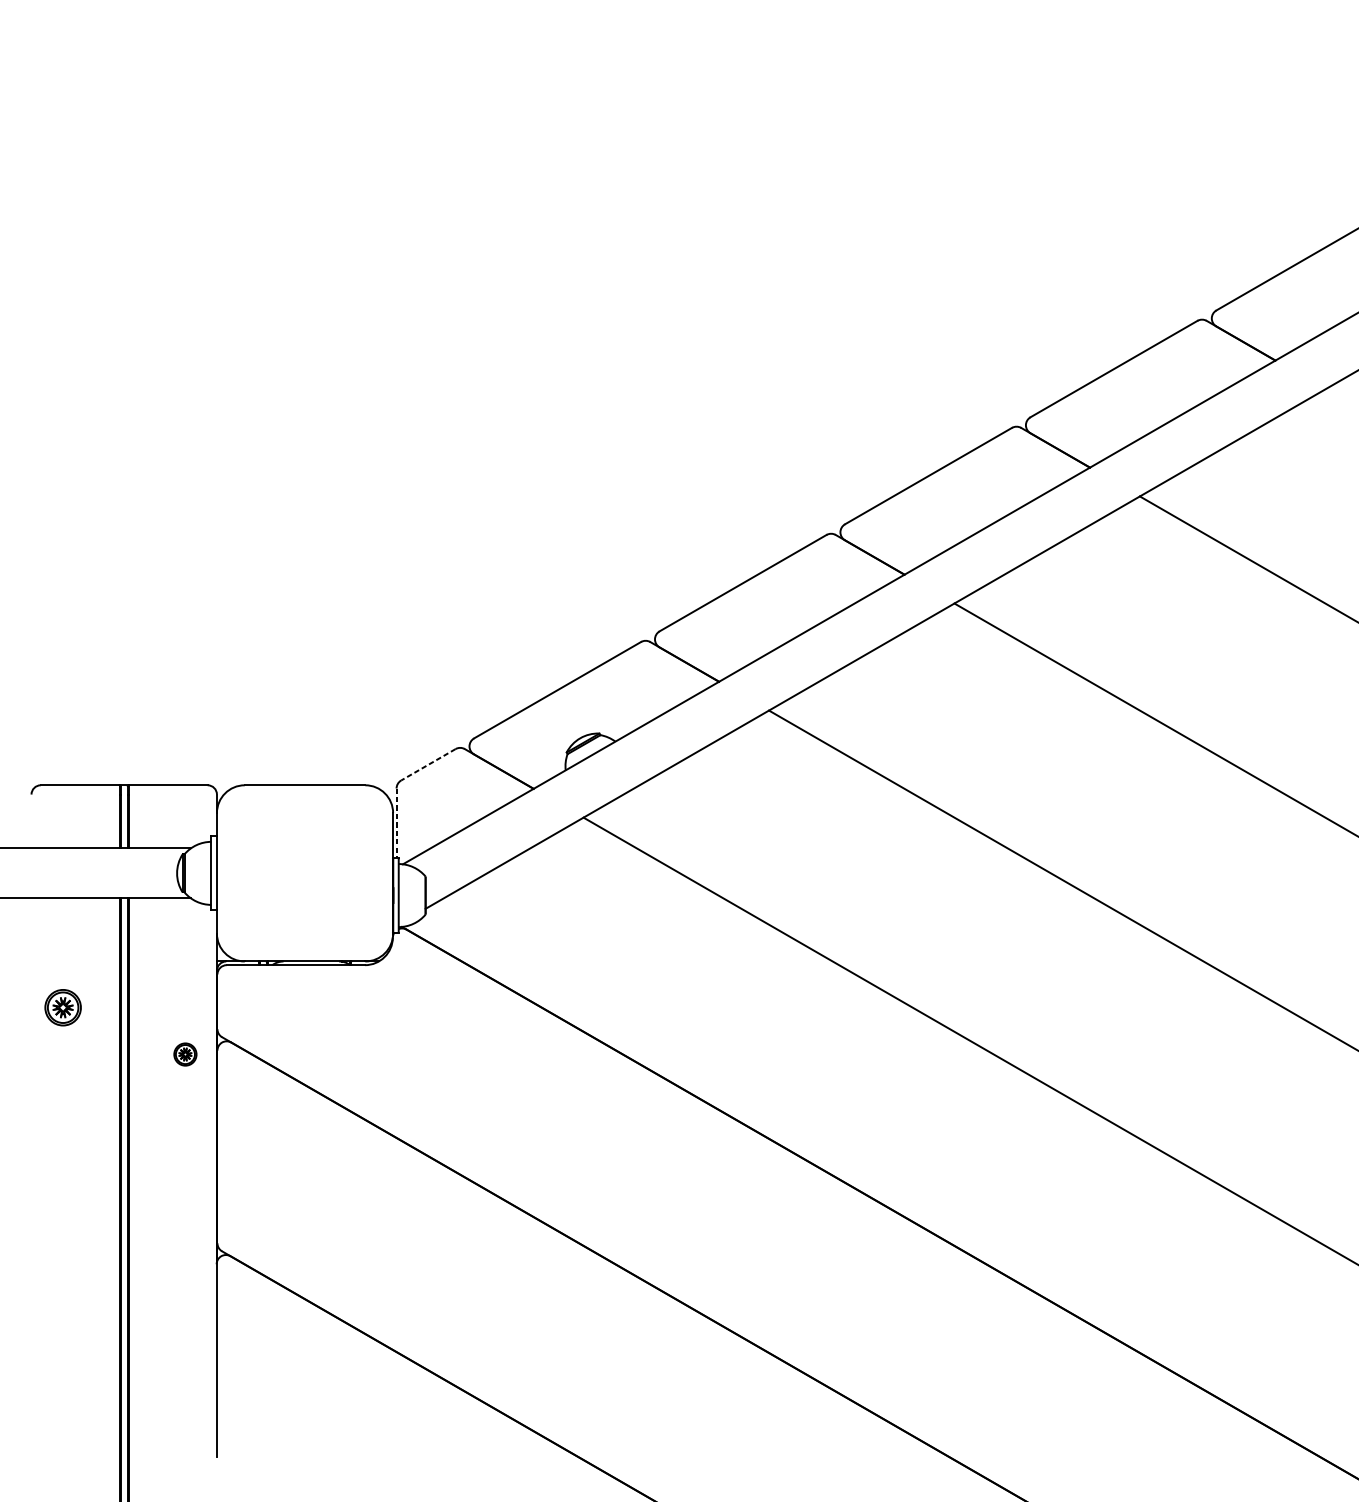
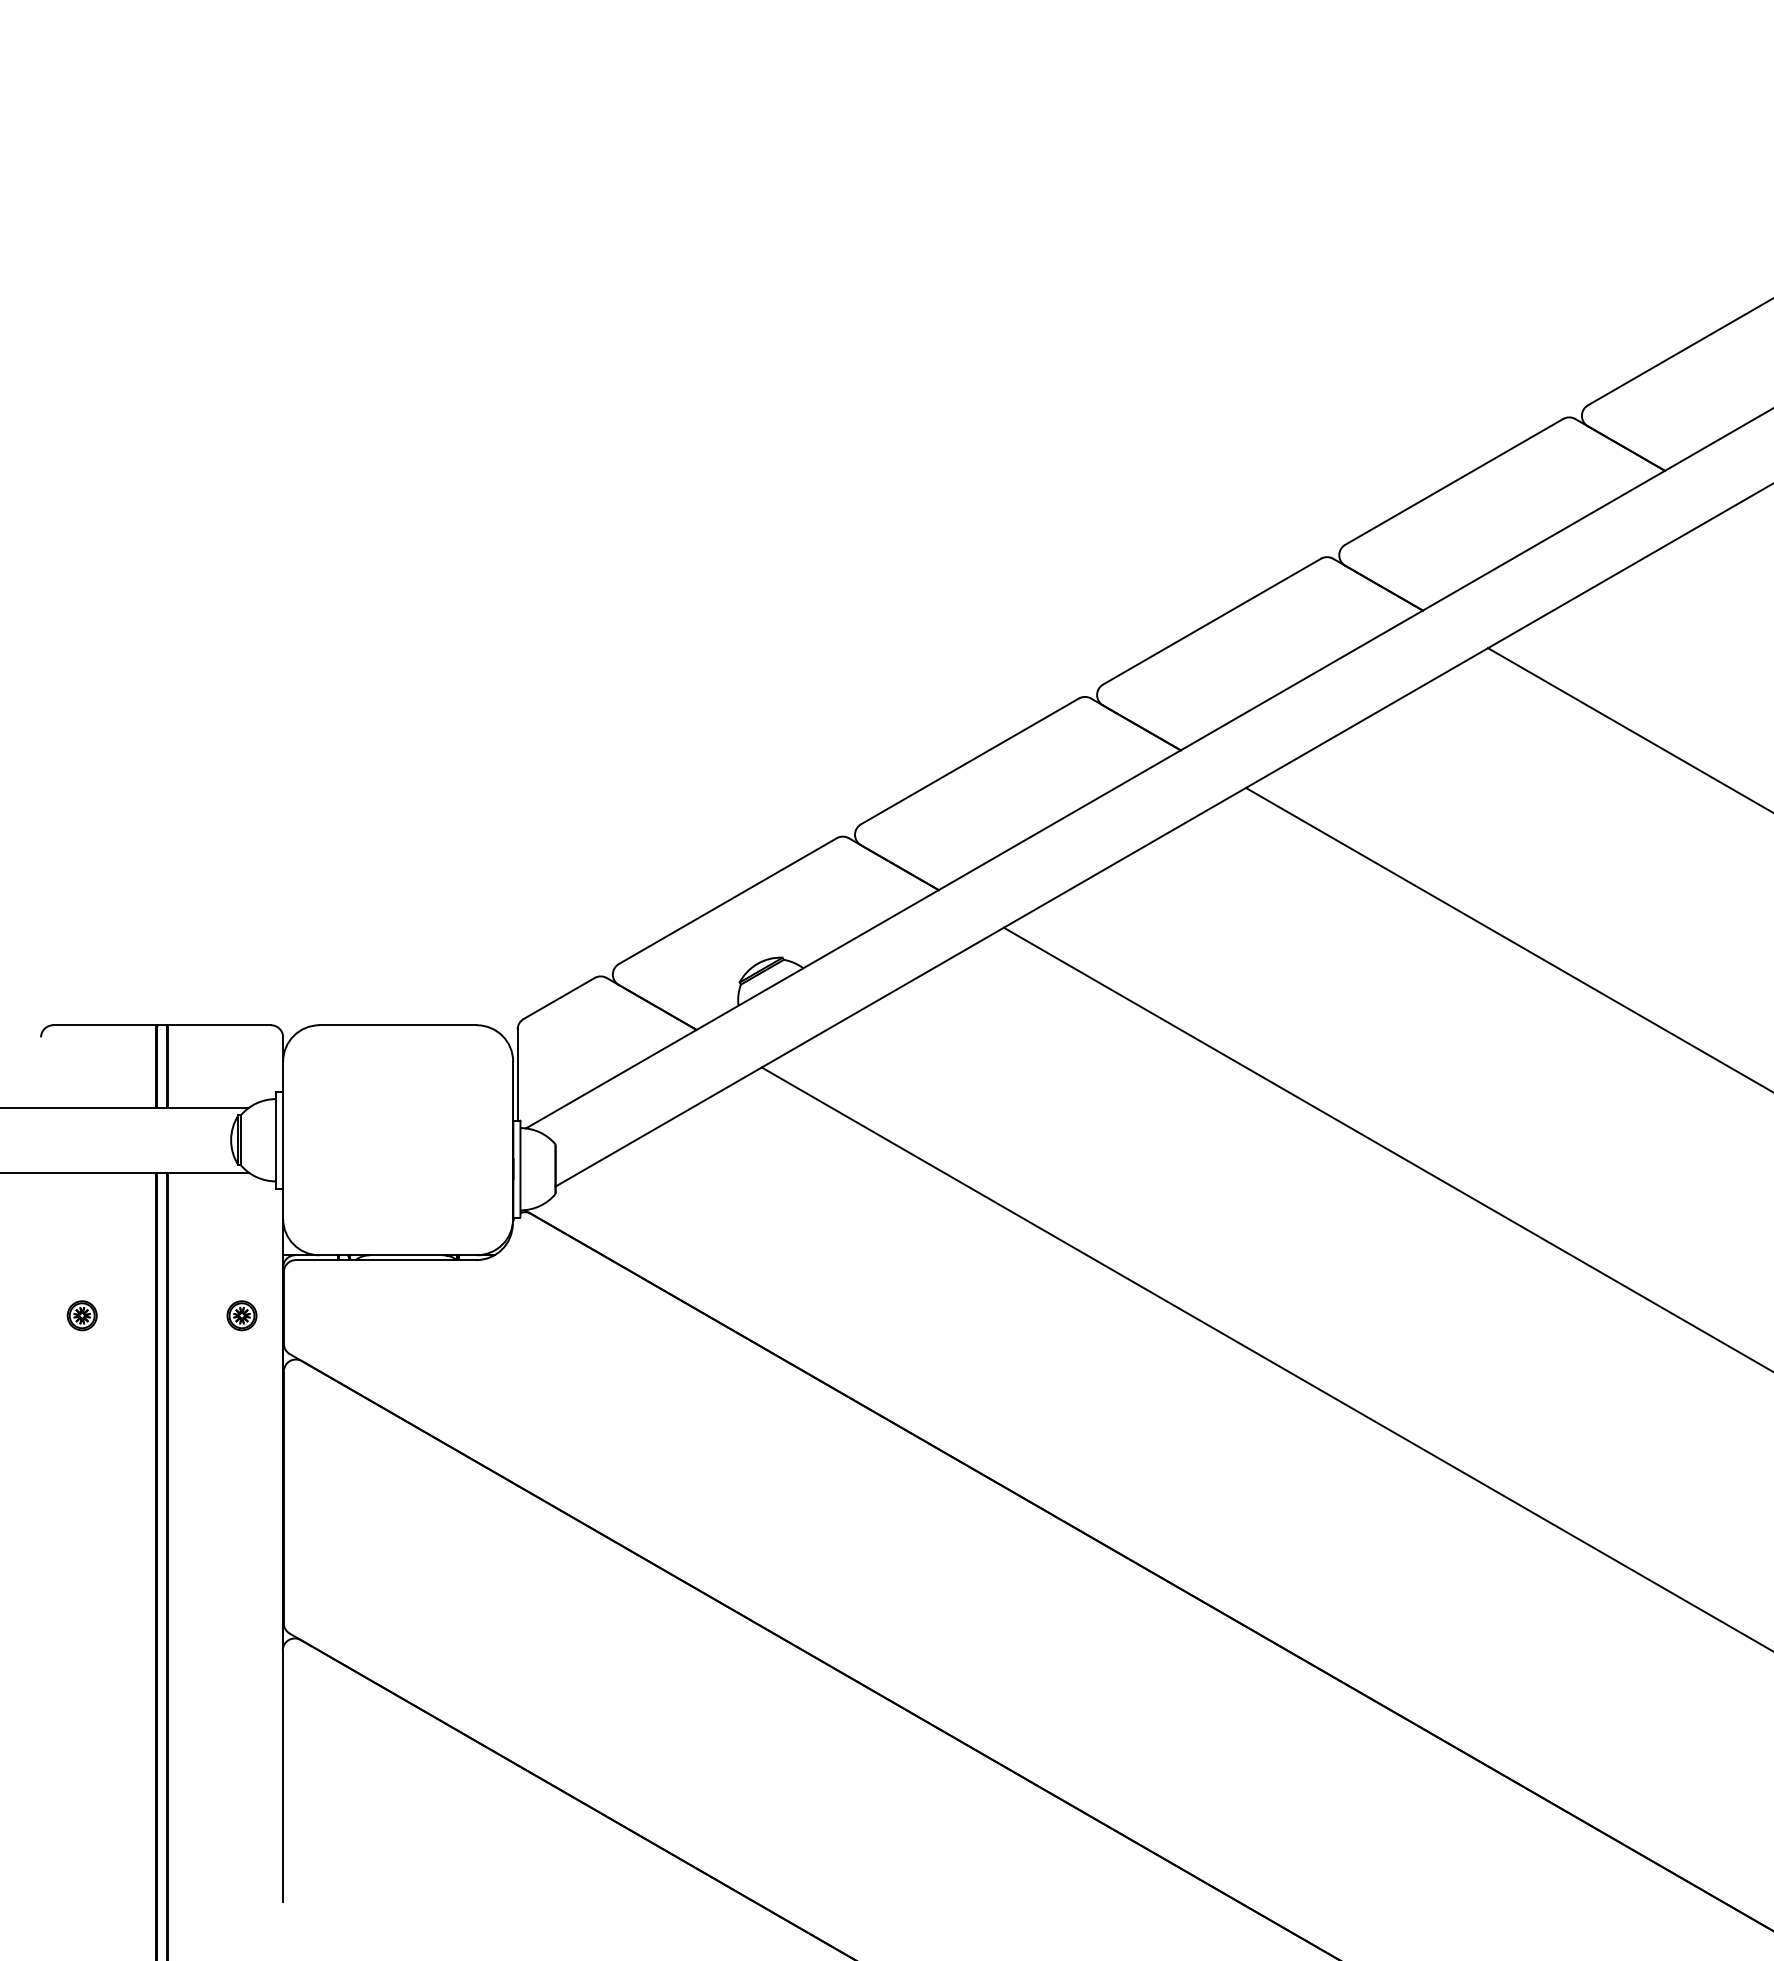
line: (428, 764) -> (559, 998), dashed -> solid
line: (396, 823) -> (517, 1075), dashed -> solid
part: (62, 1007) -> (81, 1315), size x0.62
part: (185, 1054) -> (241, 1315), moved

